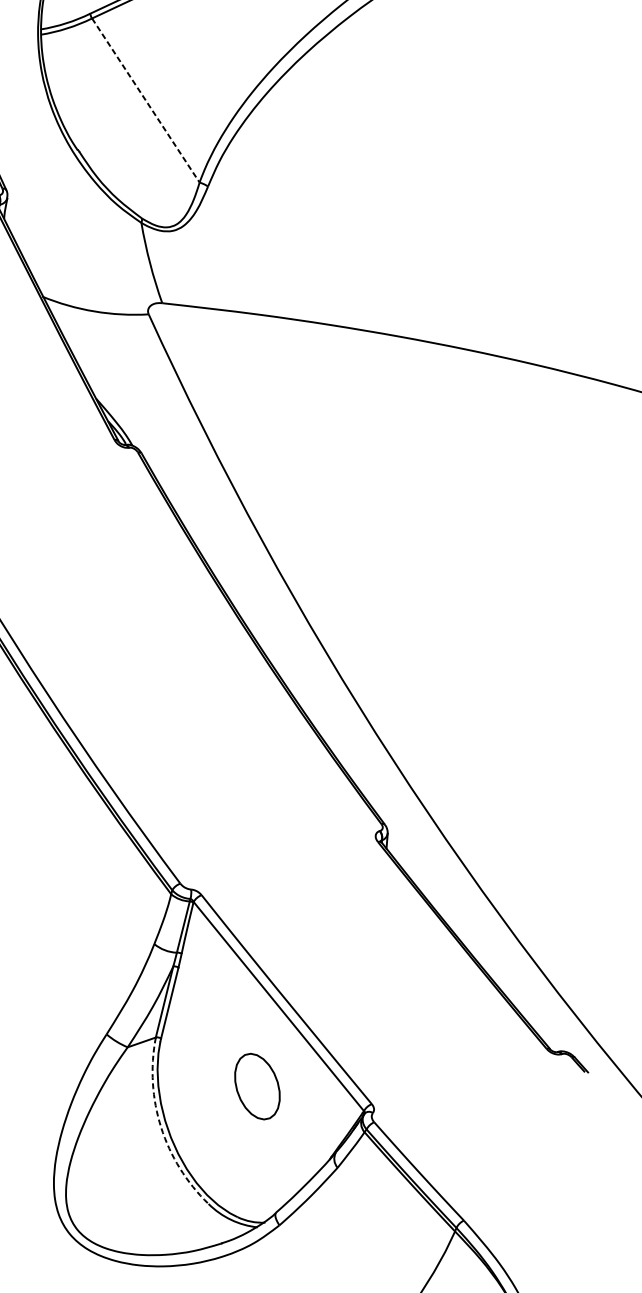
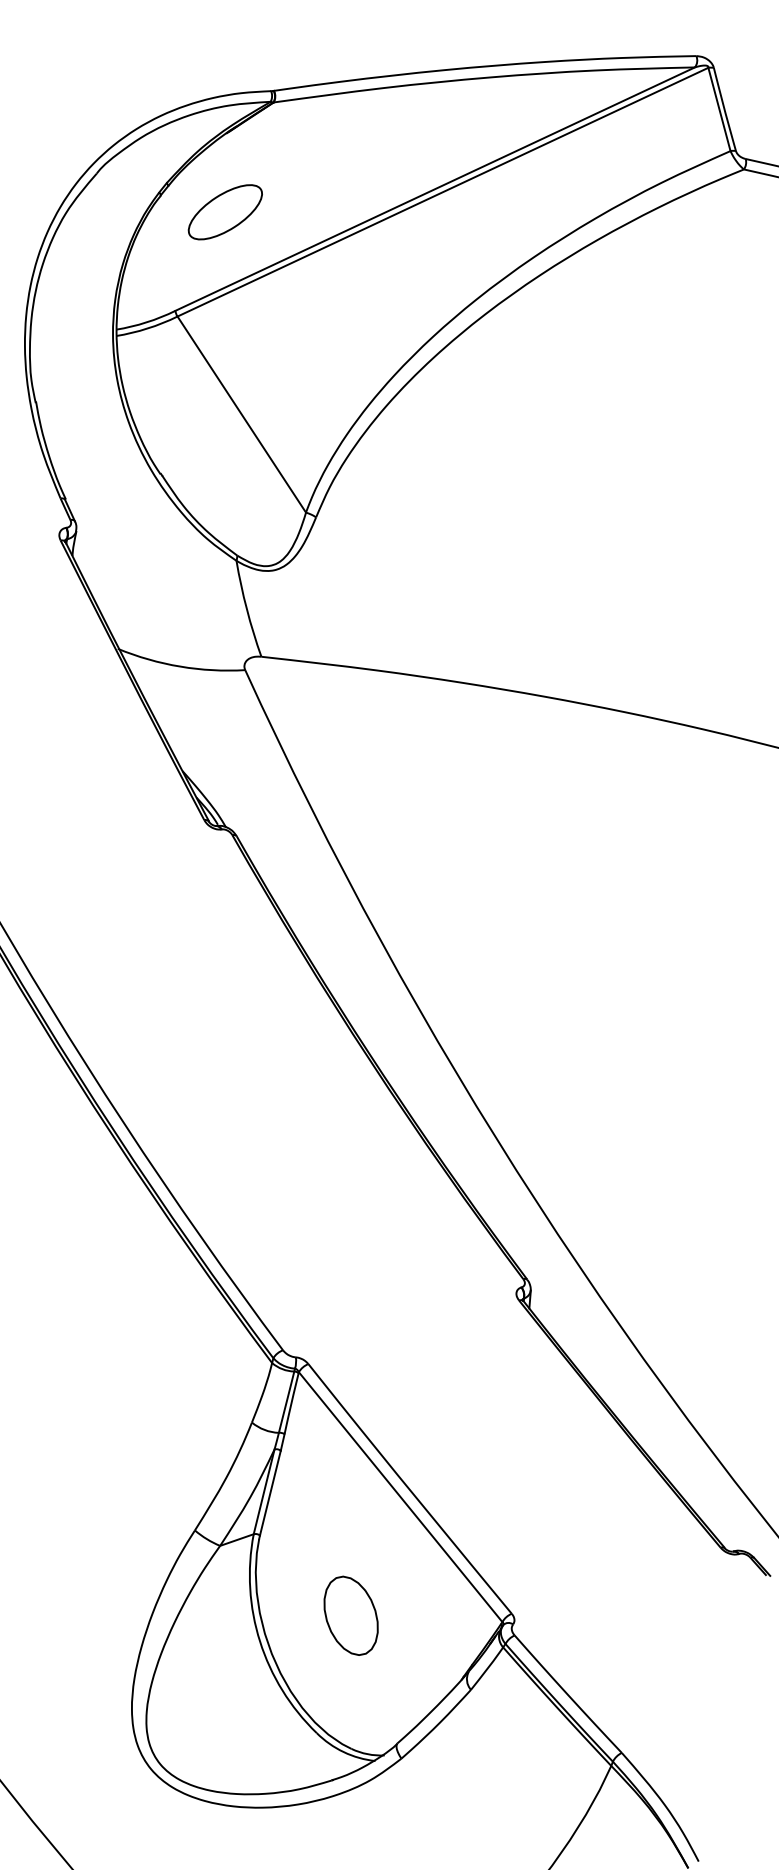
line: (146, 100) -> (242, 414), dashed -> solid
part: (256, 1086) -> (350, 1615), moved
arc: (161, 1127) -> (260, 1641), dashed -> solid

